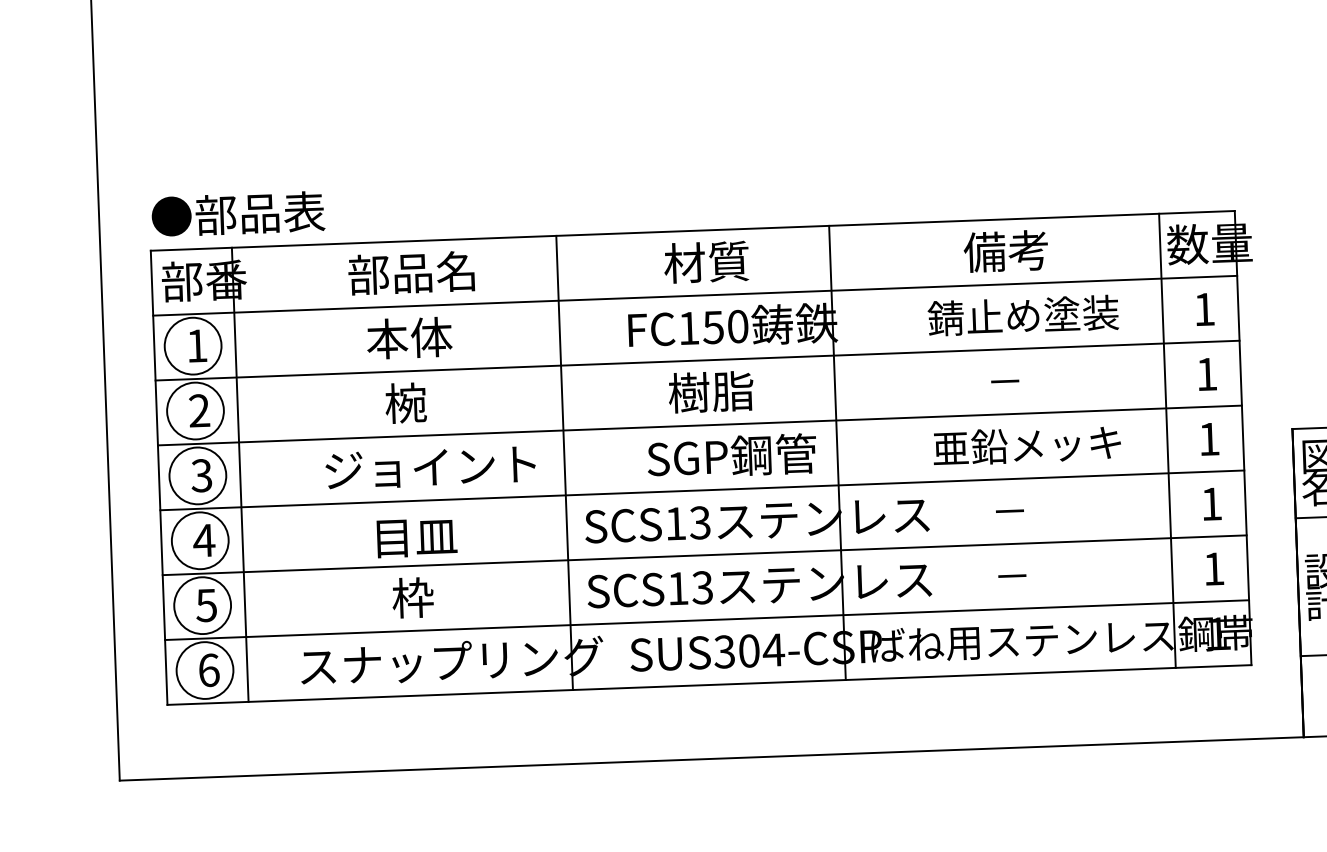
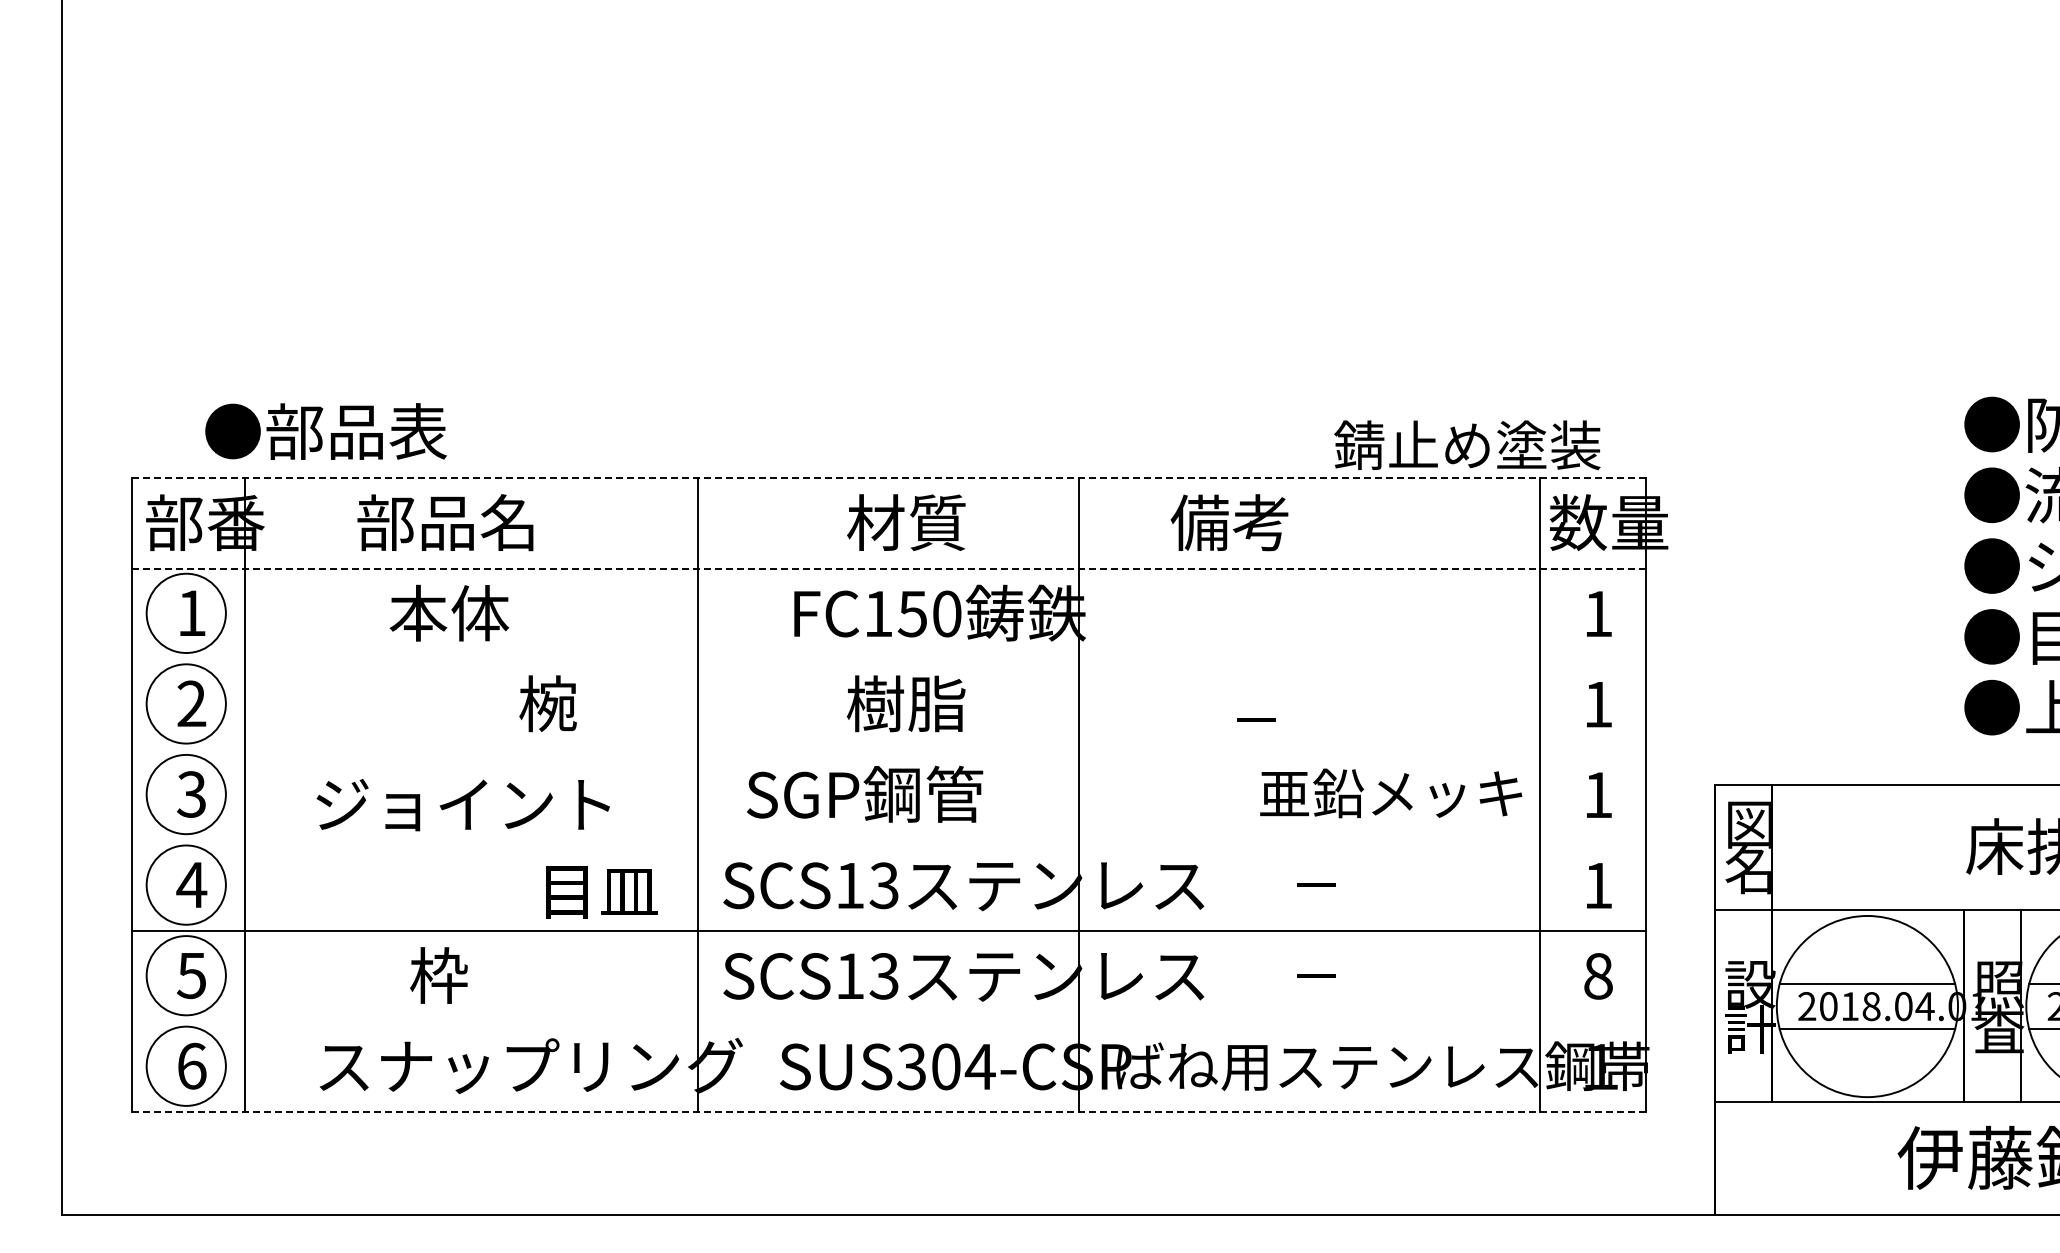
text: (237, 214) -> (325, 431), moved
line: (692, 231) -> (888, 478), solid -> dashed
text: (1005, 251) -> (1229, 522), moved
text: (411, 272) -> (445, 522), moved
line: (694, 295) -> (888, 568), solid -> dashed
text: (1023, 315) -> (1467, 445), moved
text: (409, 337) -> (449, 612), moved
line: (697, 360) -> (888, 659), removed
text: (1004, 381) -> (1256, 719), moved
text: (405, 403) -> (547, 703), moved
line: (699, 425) -> (888, 749), removed
text: (1027, 445) -> (1391, 793), moved
text: (732, 455) -> (865, 793), moved
text: (430, 468) -> (462, 805), moved
line: (702, 490) -> (888, 840), removed
text: (416, 538) -> (601, 892), moved
text: (1214, 569) -> (1598, 976), 1 -> 8
text: (412, 597) -> (438, 975), moved
line: (706, 620) -> (888, 1021), removed
line: (709, 685) -> (888, 1112), solid -> dashed

